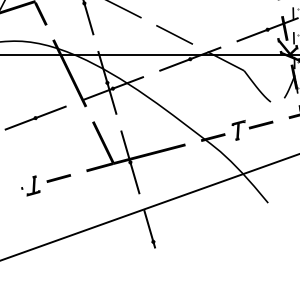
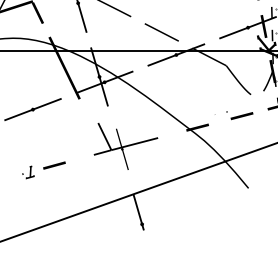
fill: (237, 129) -> (220, 120), removed
part: (135, 157) -> (125, 146), size x0.7
part: (30, 185) -> (28, 172), size x0.7

